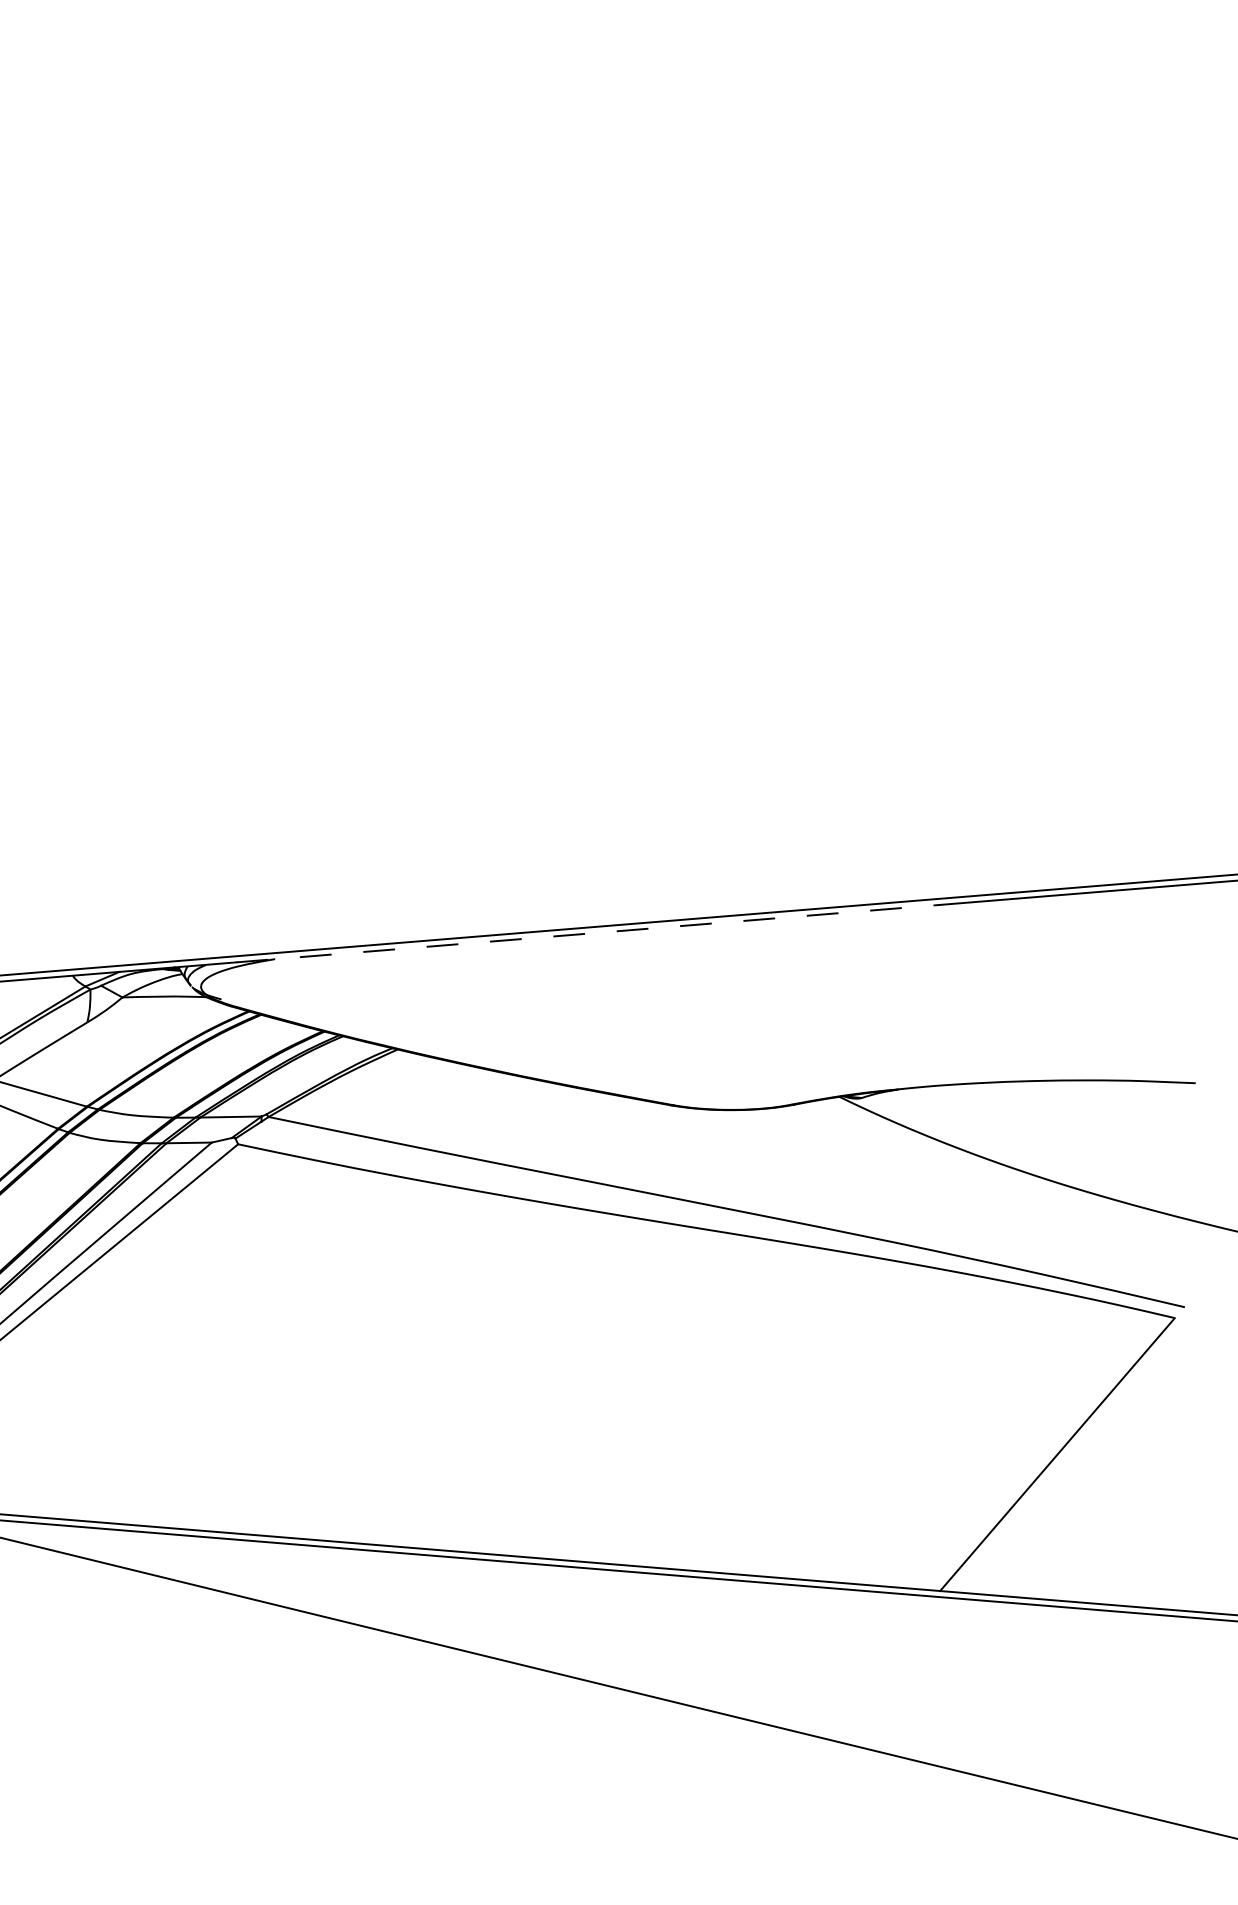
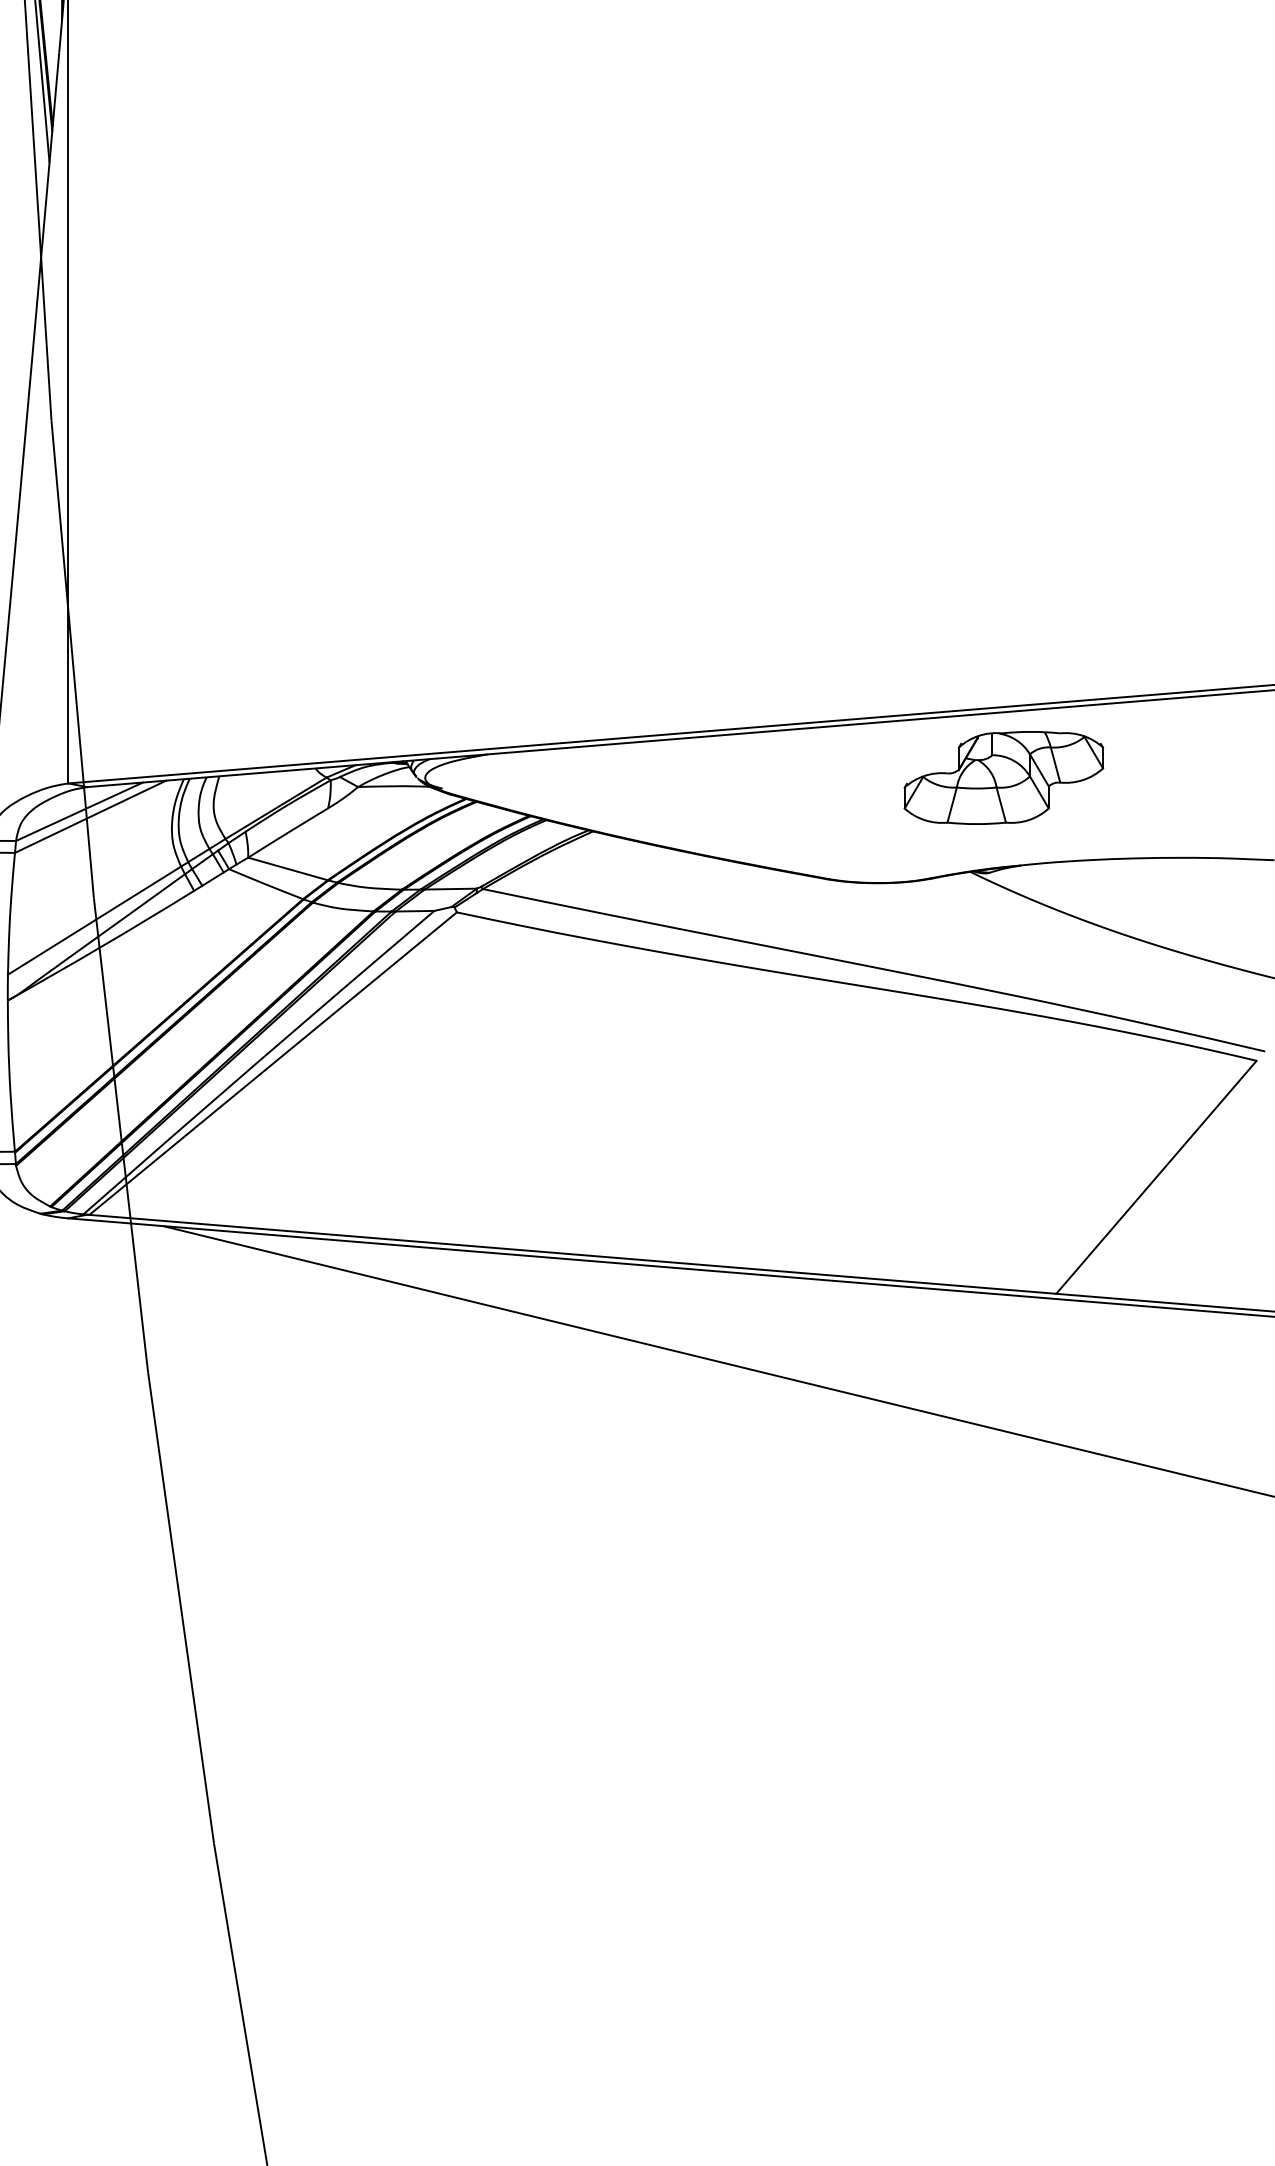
line: (589, 933) -> (756, 732), dashed -> solid
part: (878, 986) -> (1003, 777), added

